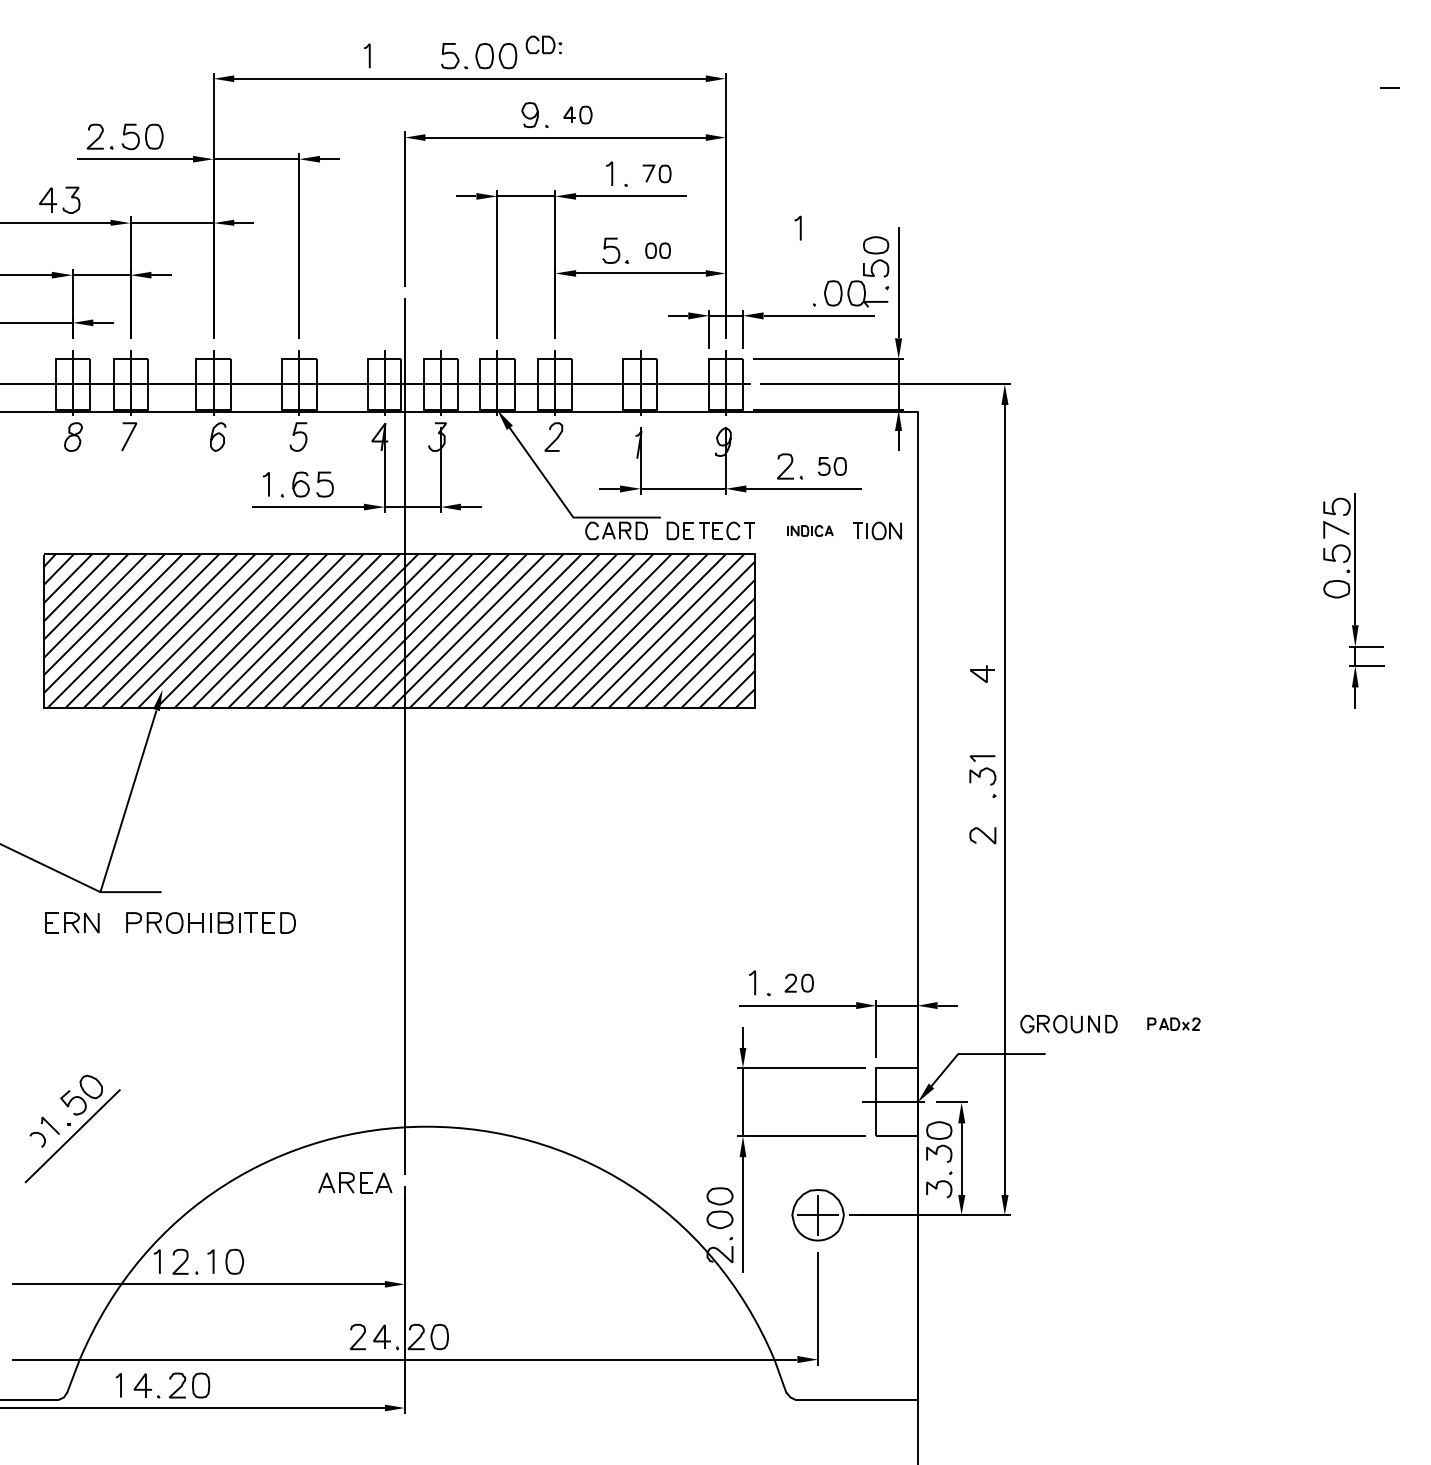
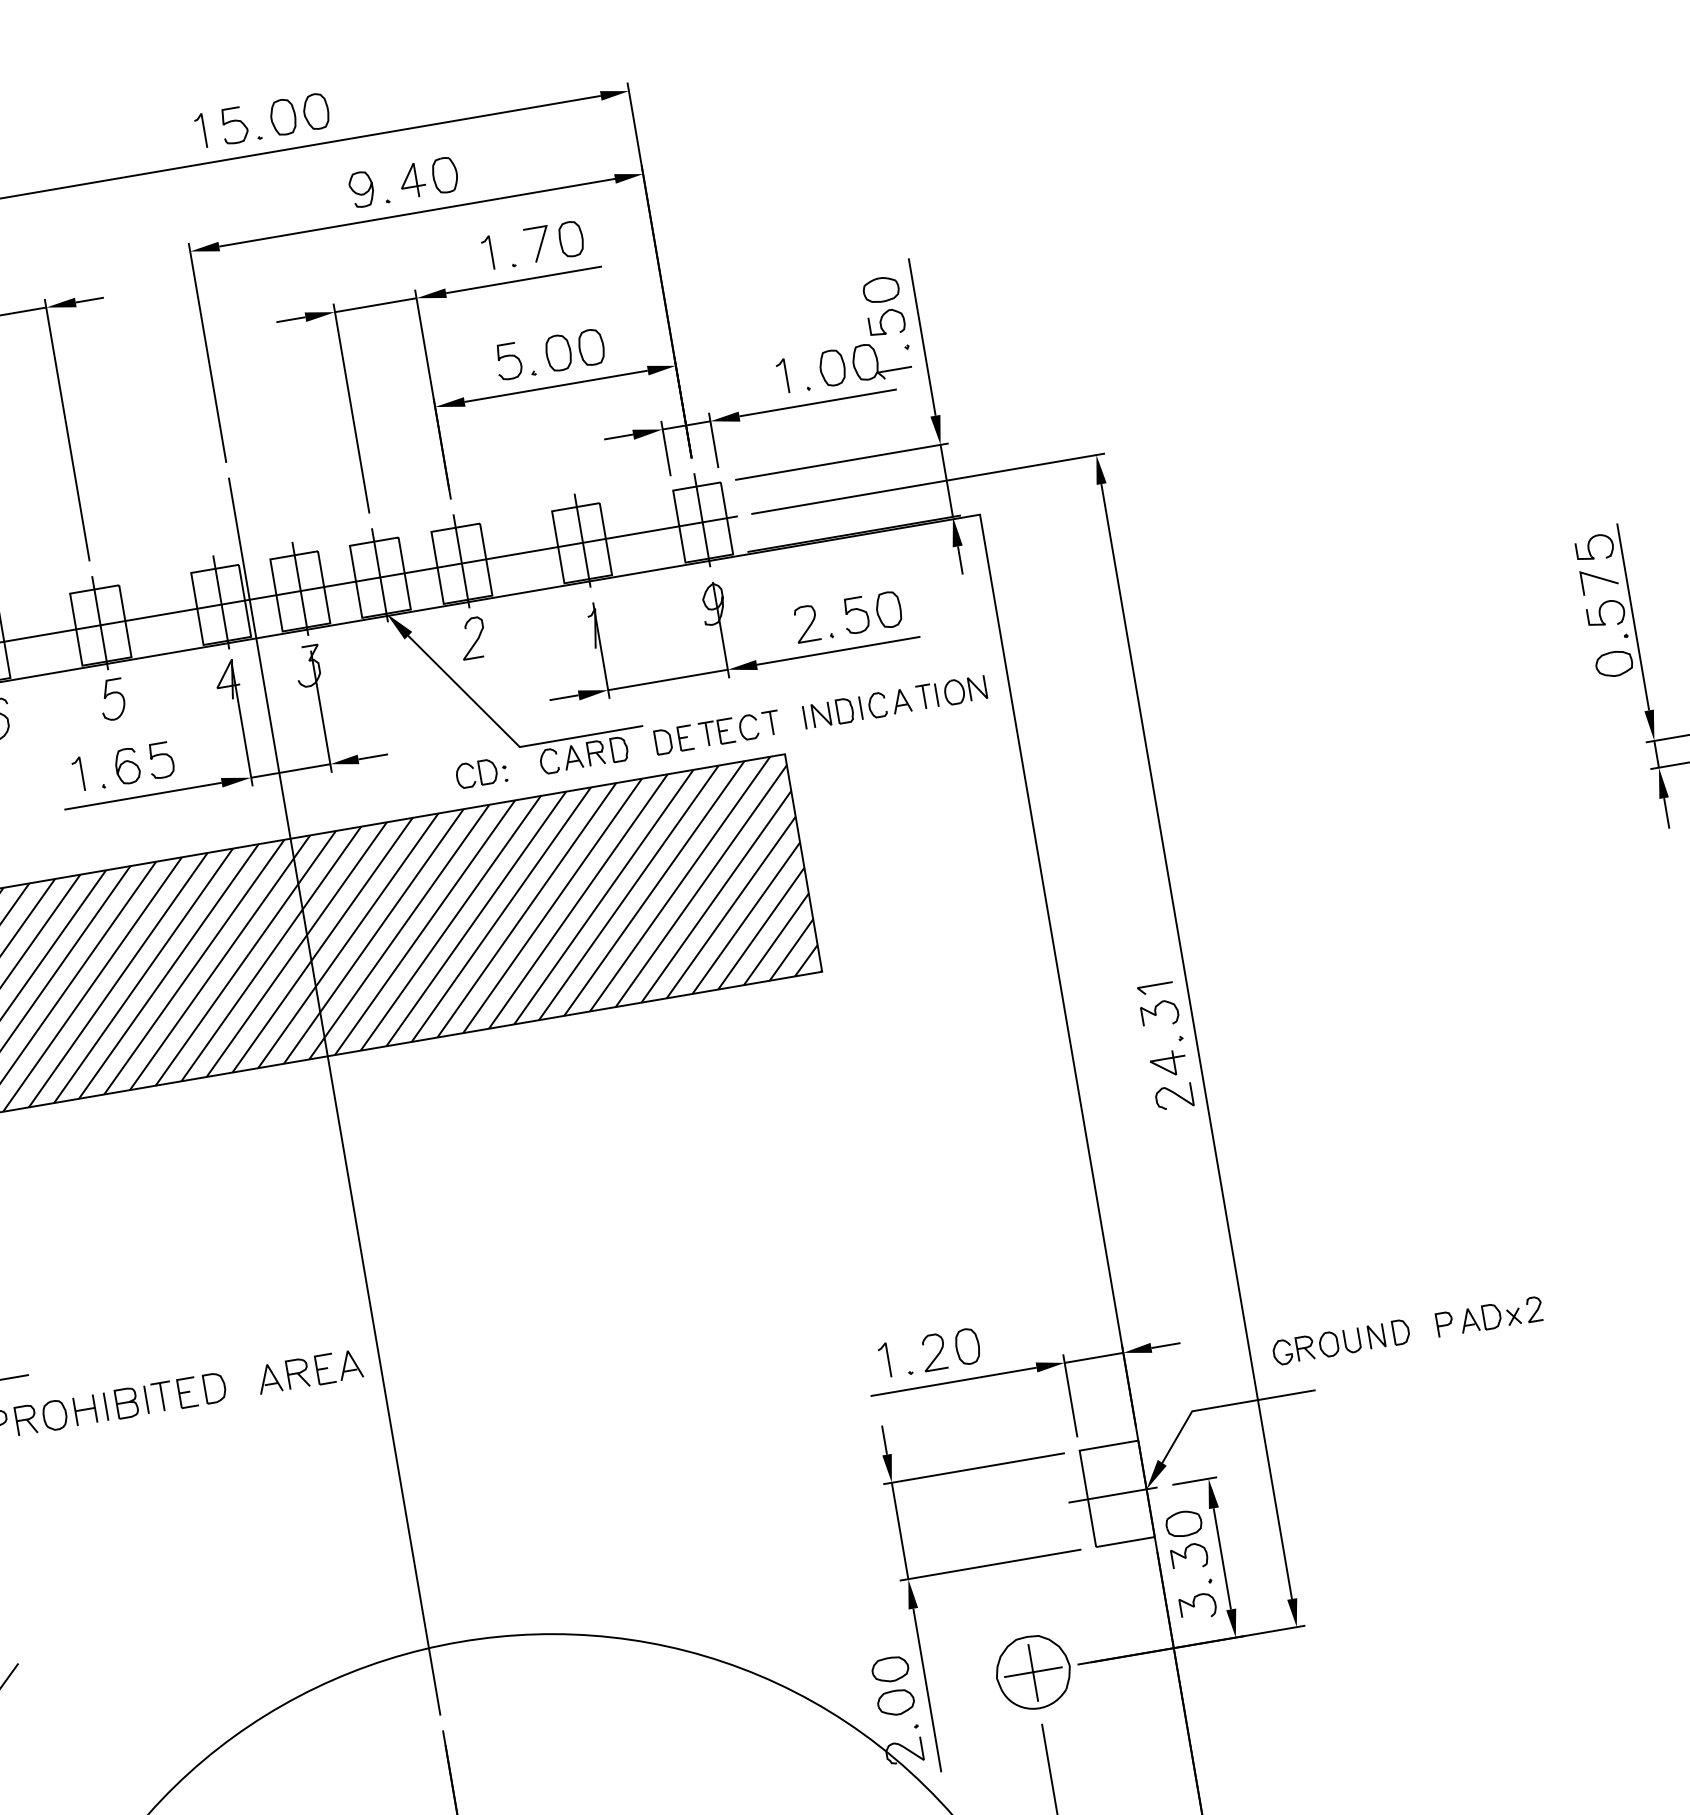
part: (543, 44) -> (480, 772), moved
line: (368, 55) -> (202, 130), moved
part: (577, 114) -> (428, 177), size x1.43
part: (656, 173) -> (554, 241), size x1.43
line: (799, 227) -> (784, 374), moved
part: (657, 250) -> (574, 349), size x1.67
part: (832, 466) -> (873, 612), size x1.43
part: (810, 530) -> (857, 708), size x1.67
part: (982, 673) -> (1167, 1063), moved
part: (798, 983) -> (949, 1350), size x1.43
part: (1173, 1024) -> (1488, 1317), size x1.43
part: (355, 1182) -> (309, 1371), moved

